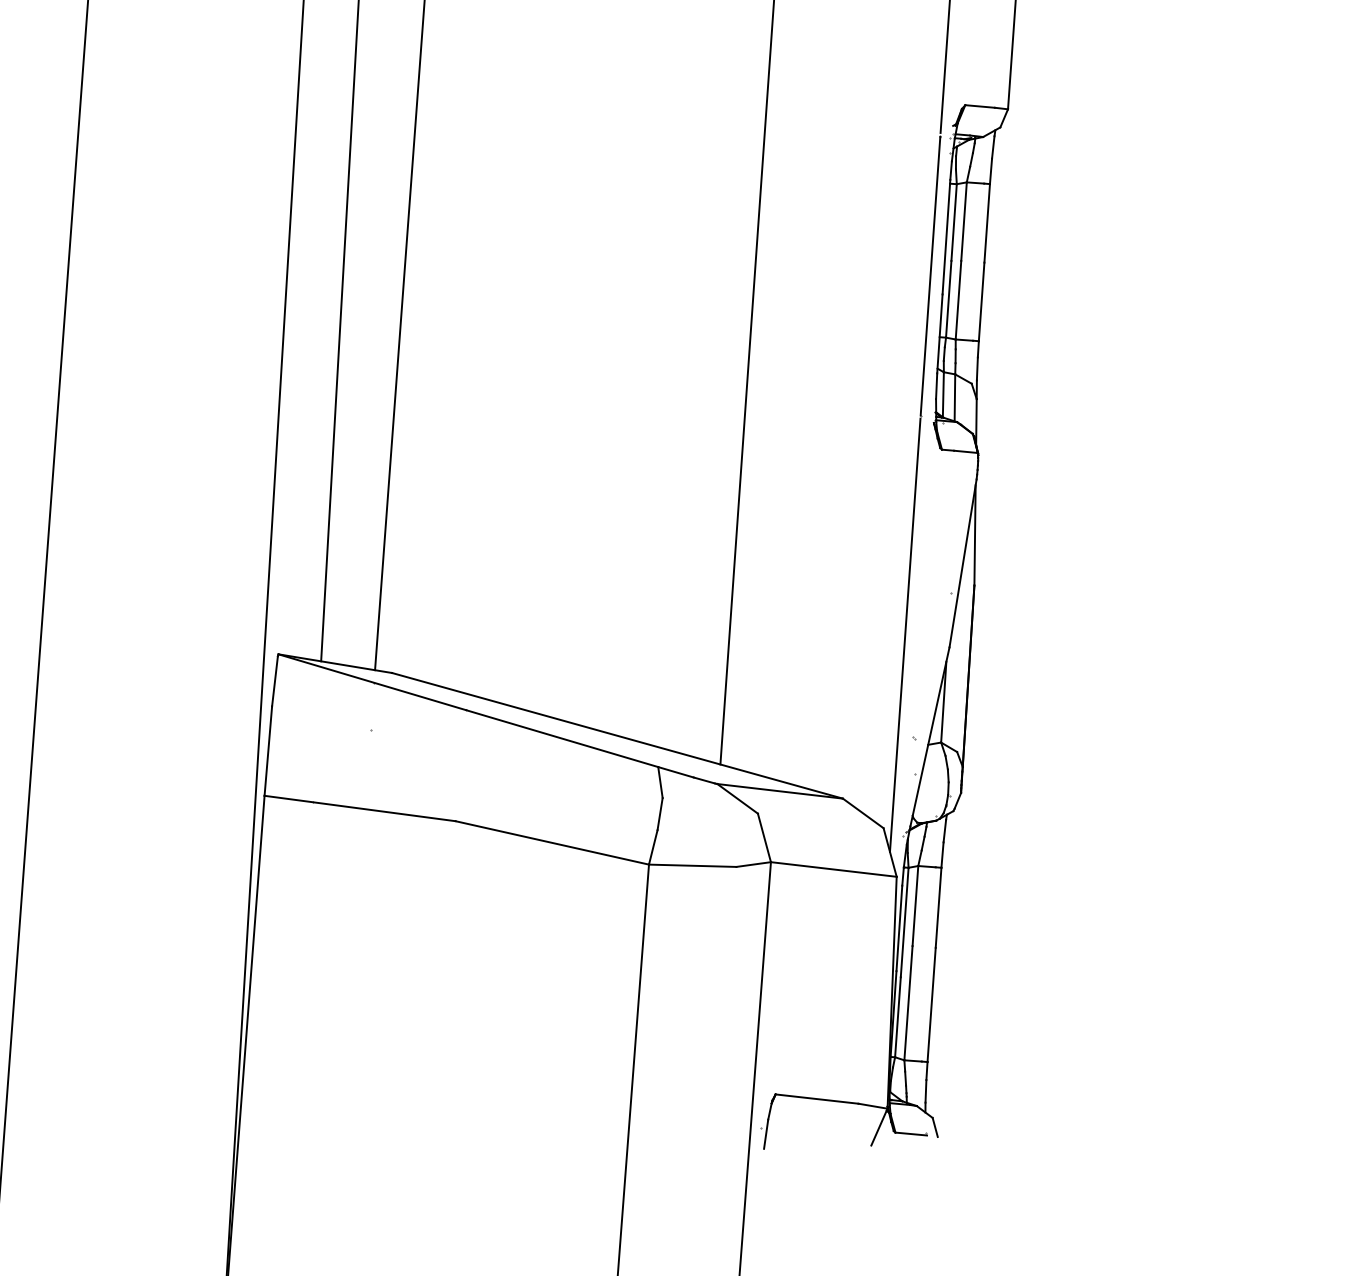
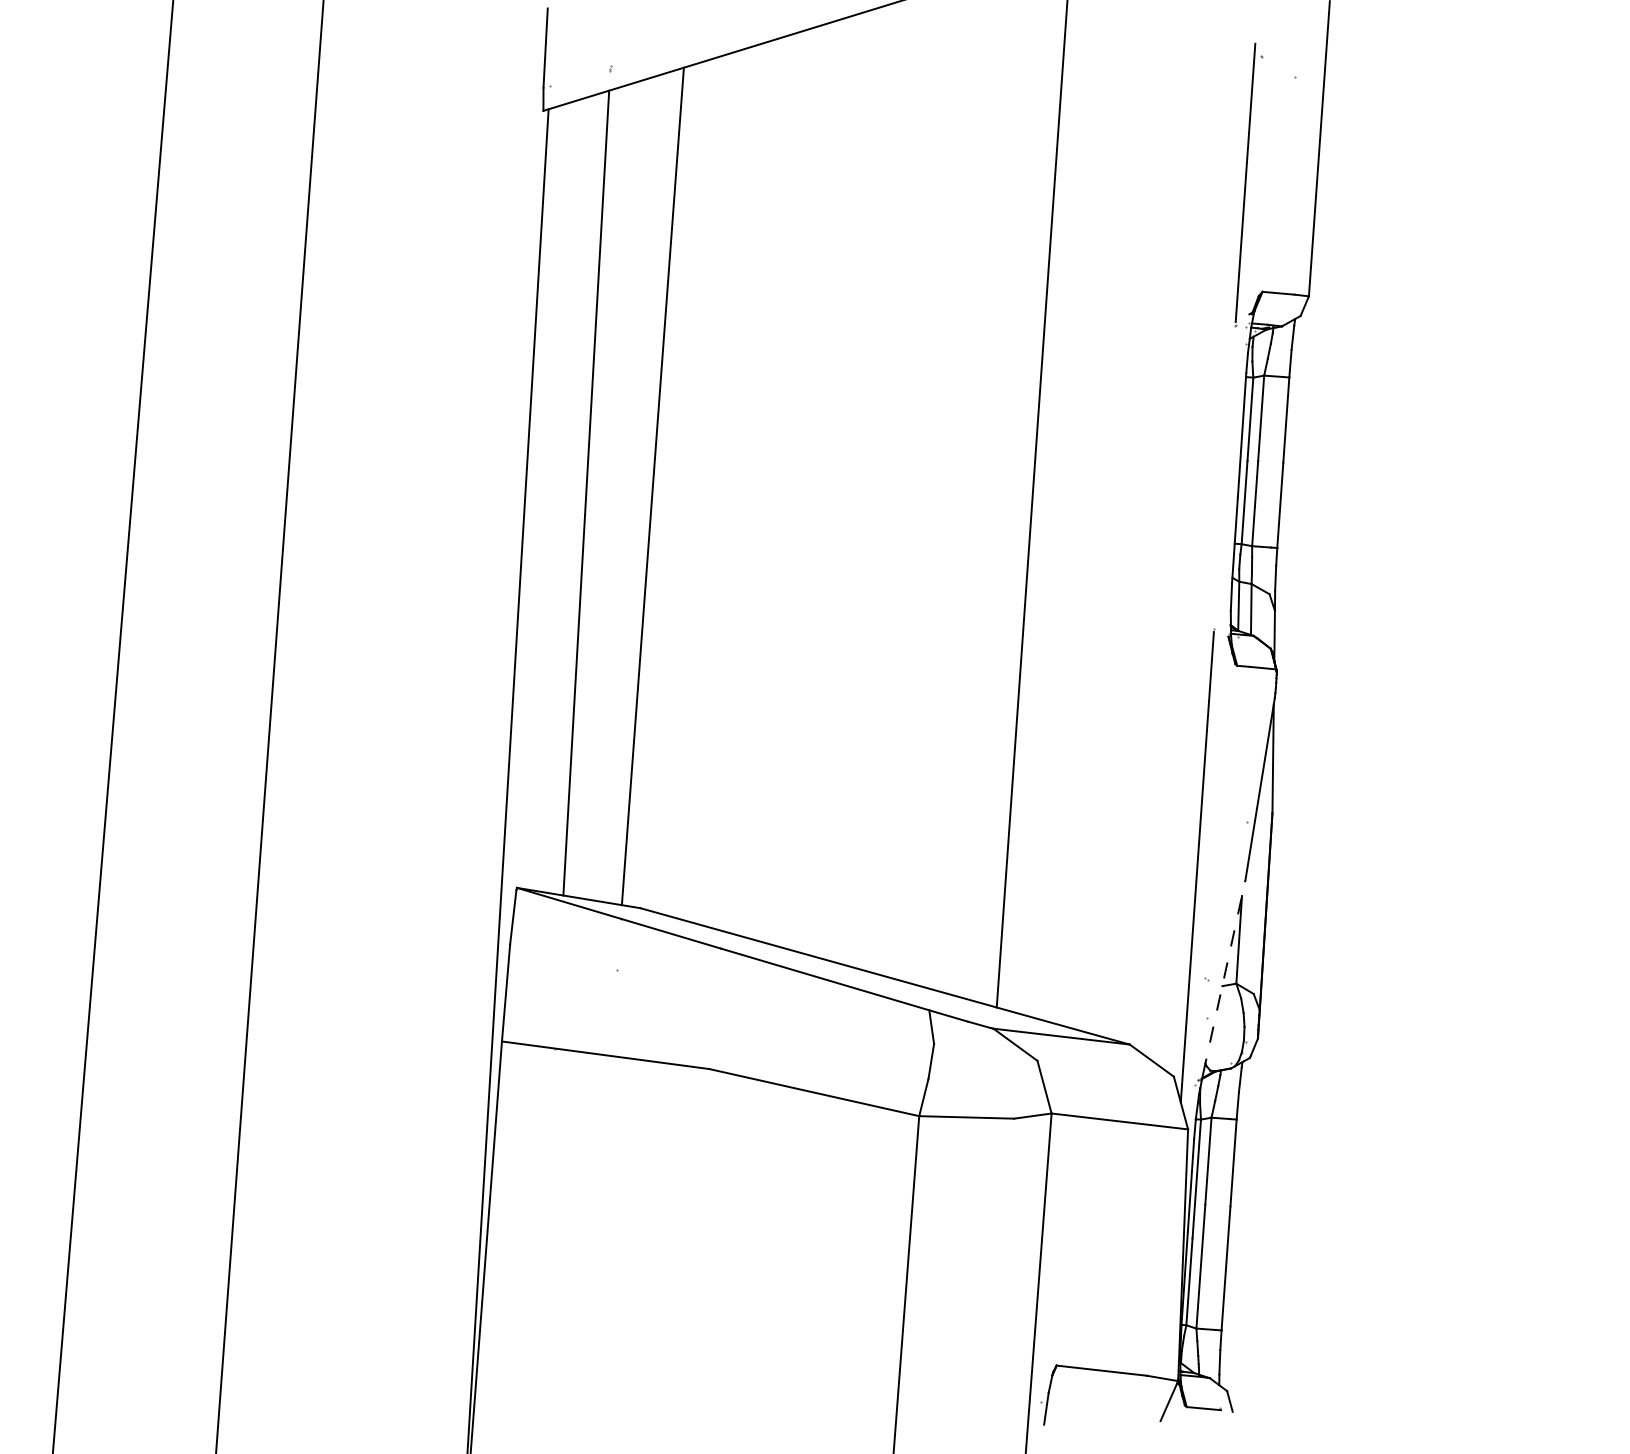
line: (930, 276) -> (1224, 477), removed
line: (930, 736) -> (1224, 977), solid -> dashed

